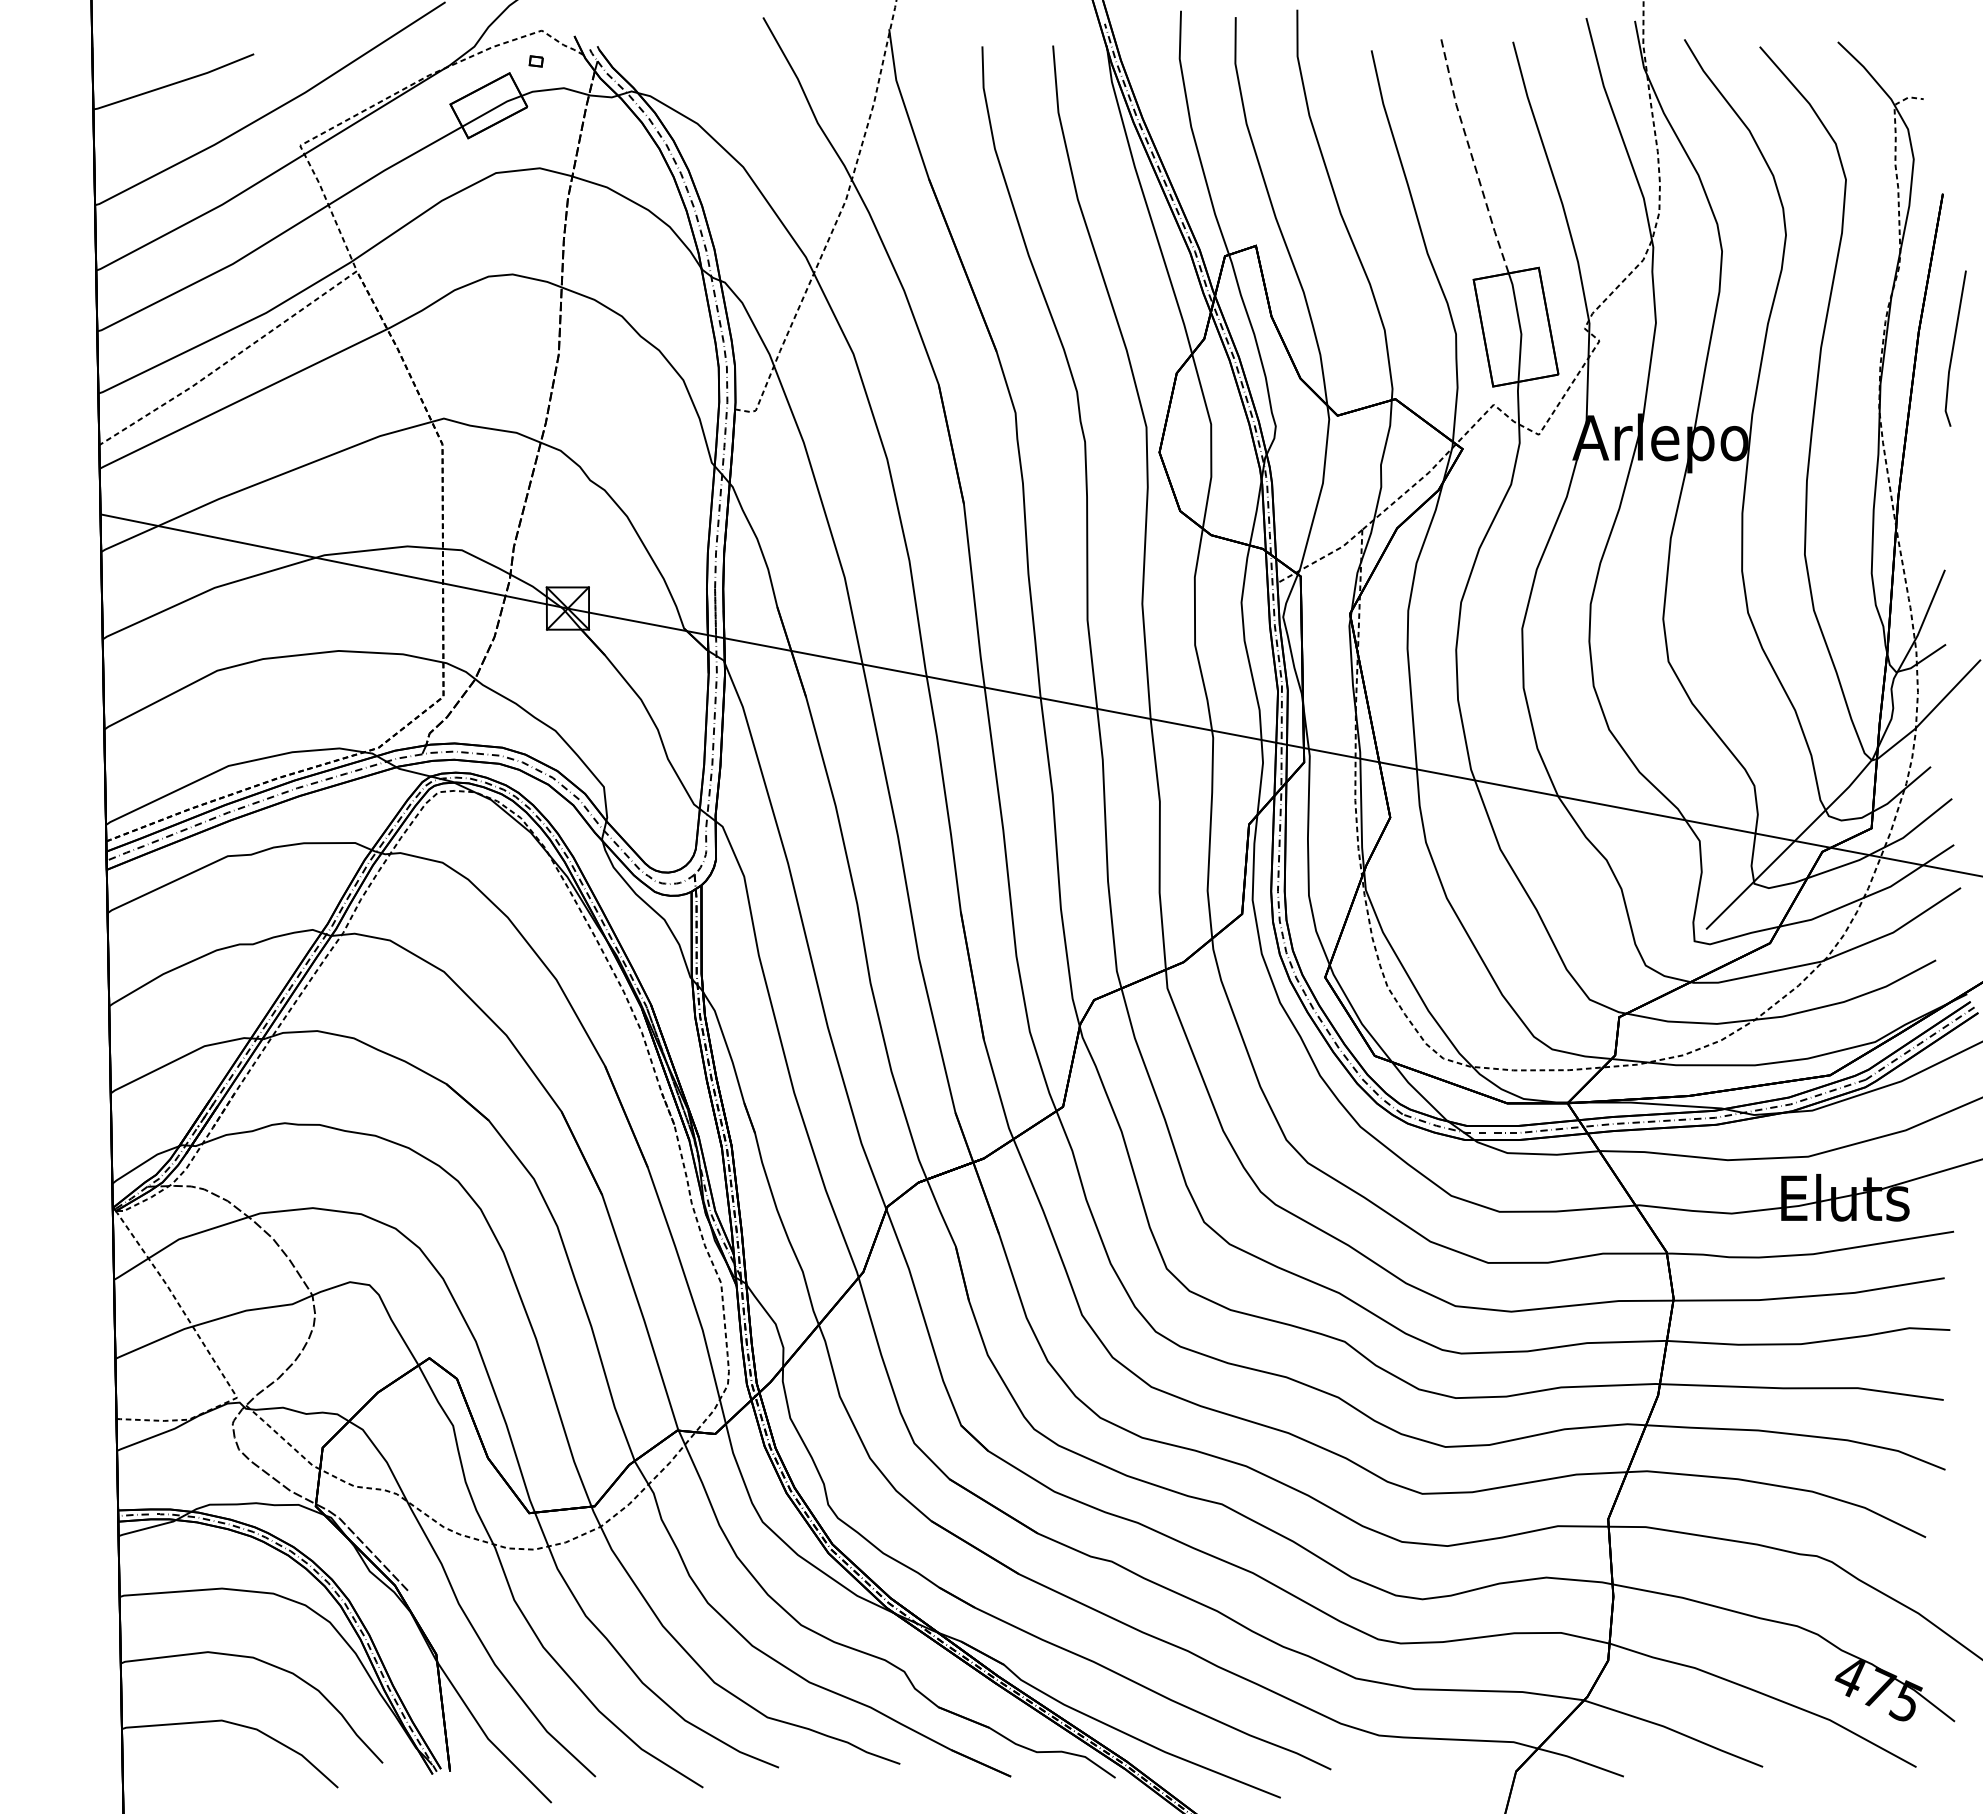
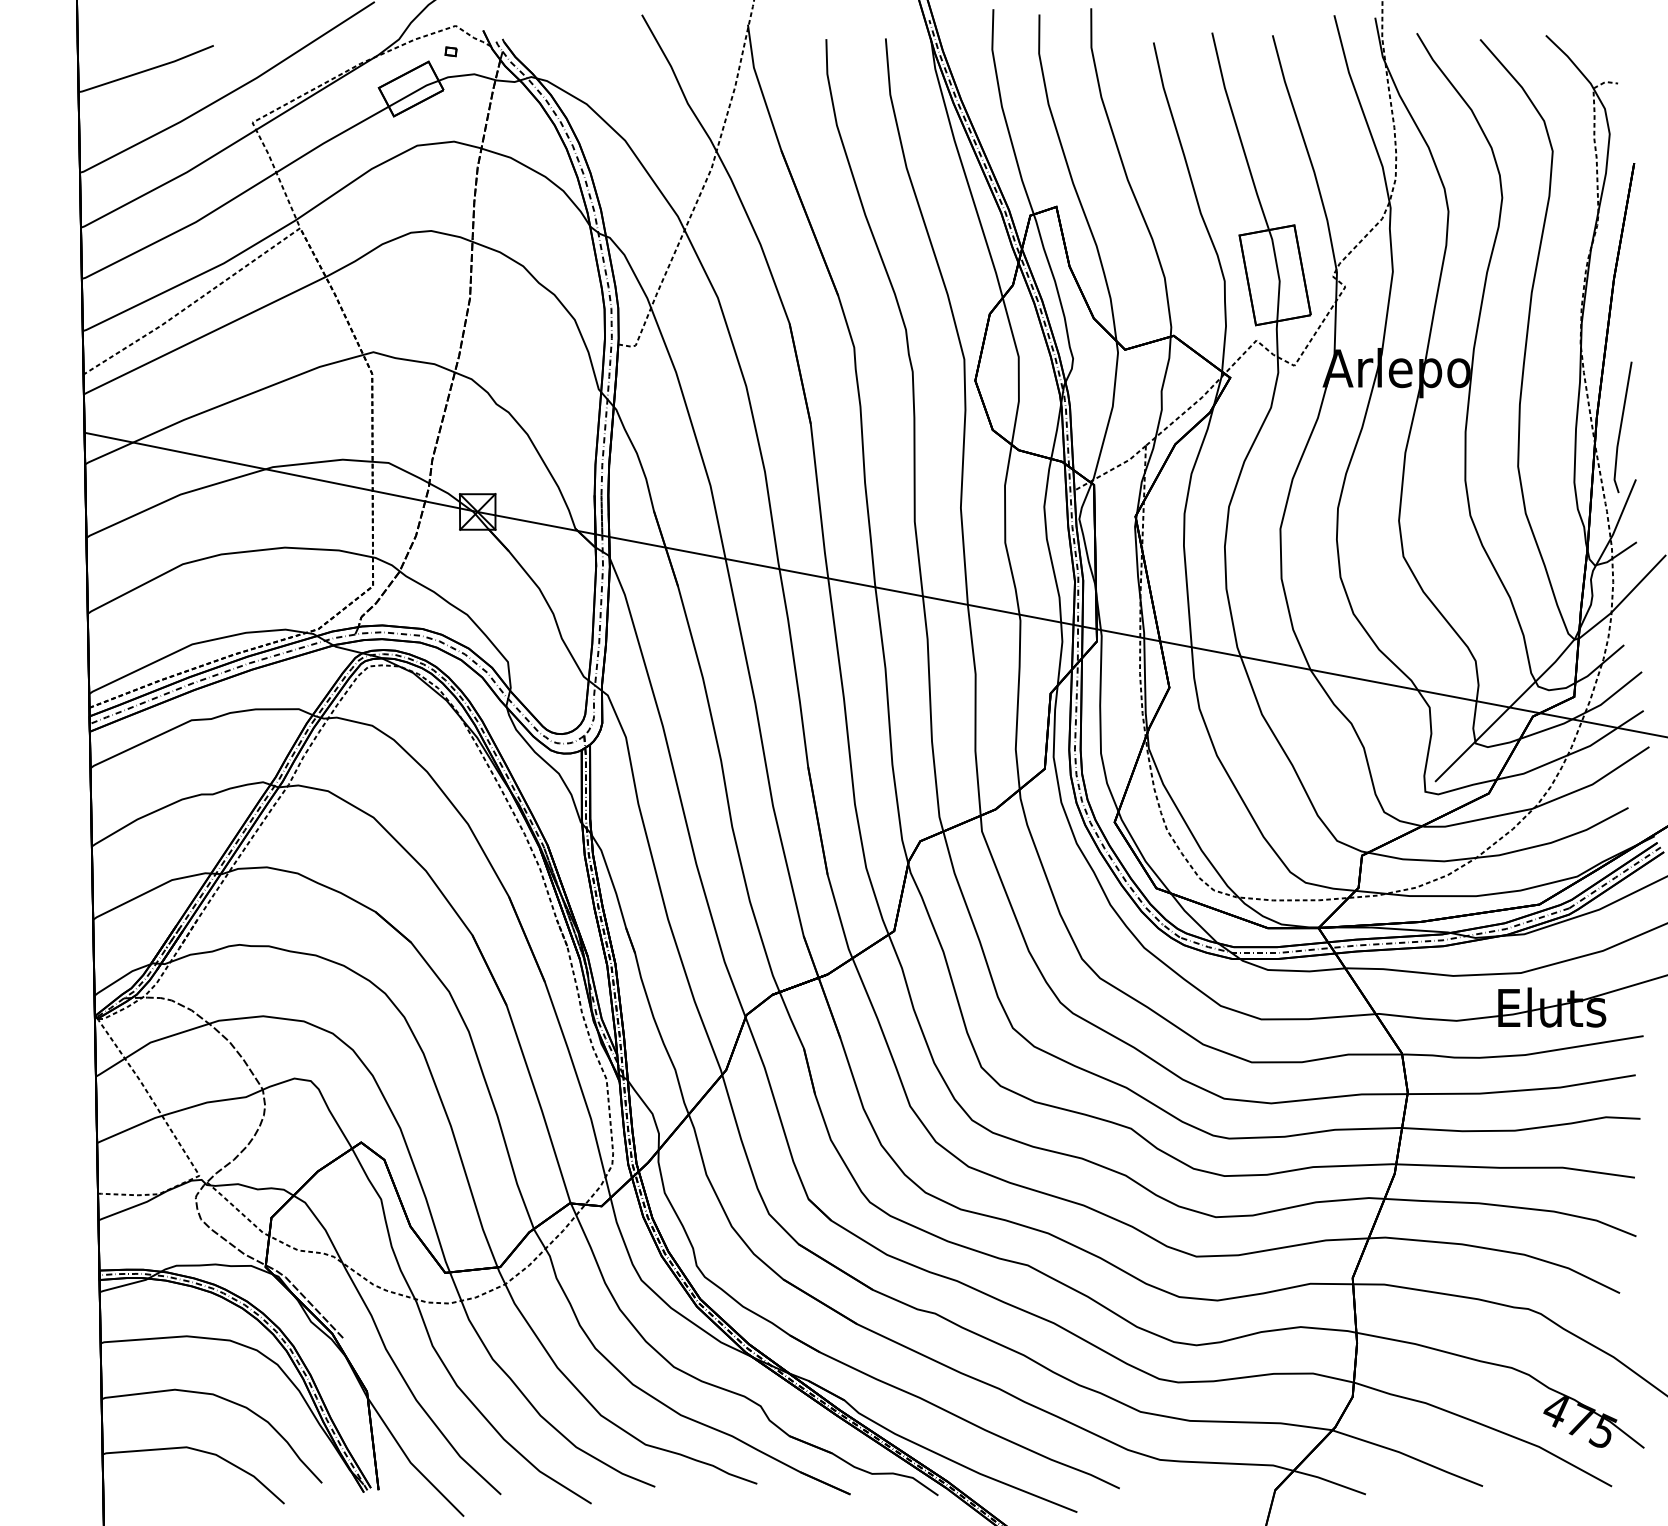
line: (1472, 156) -> (1238, 131), dashed -> solid
line: (1953, 348) -> (1621, 427), moved

